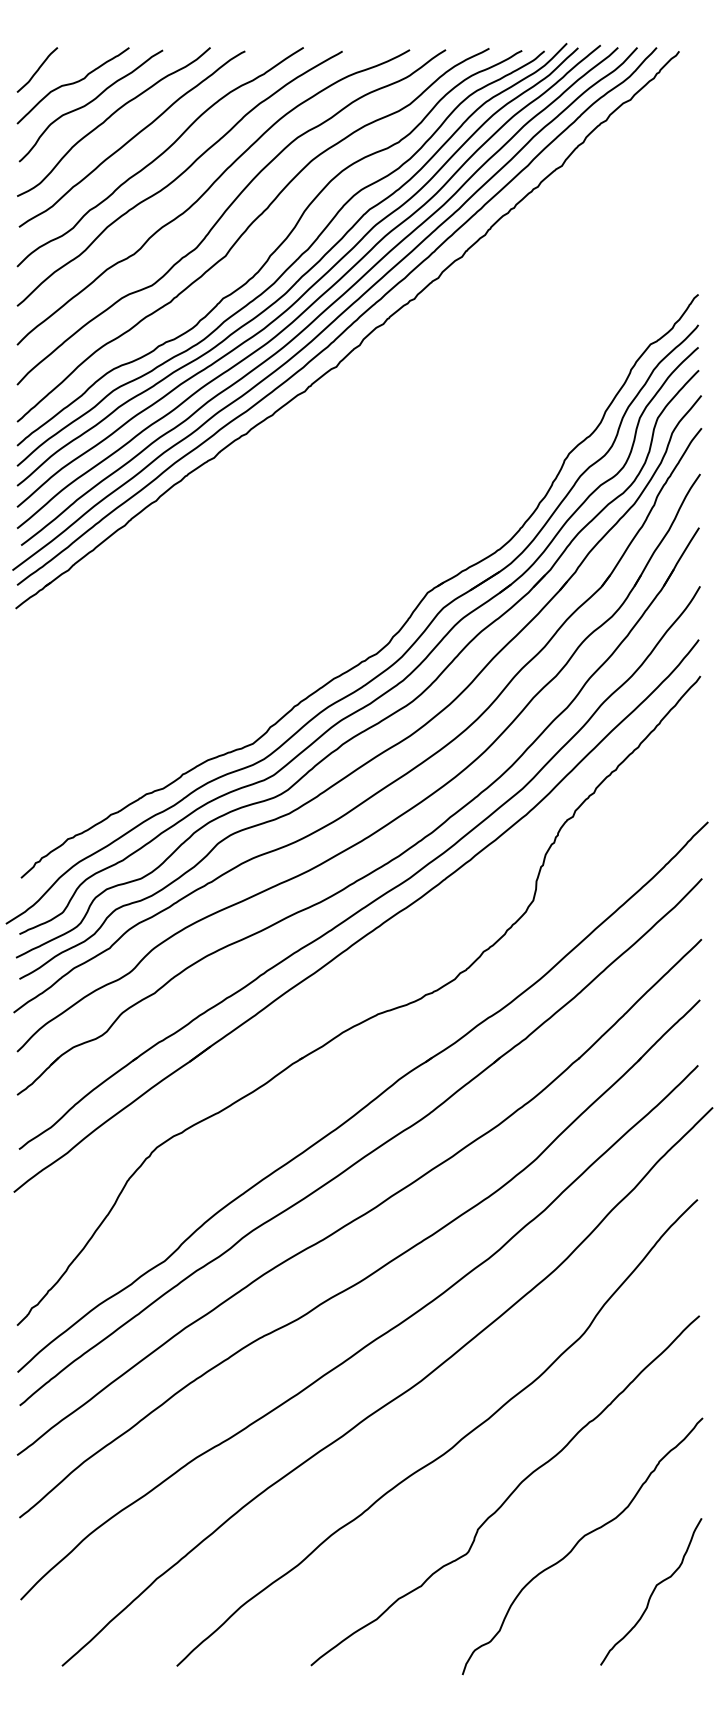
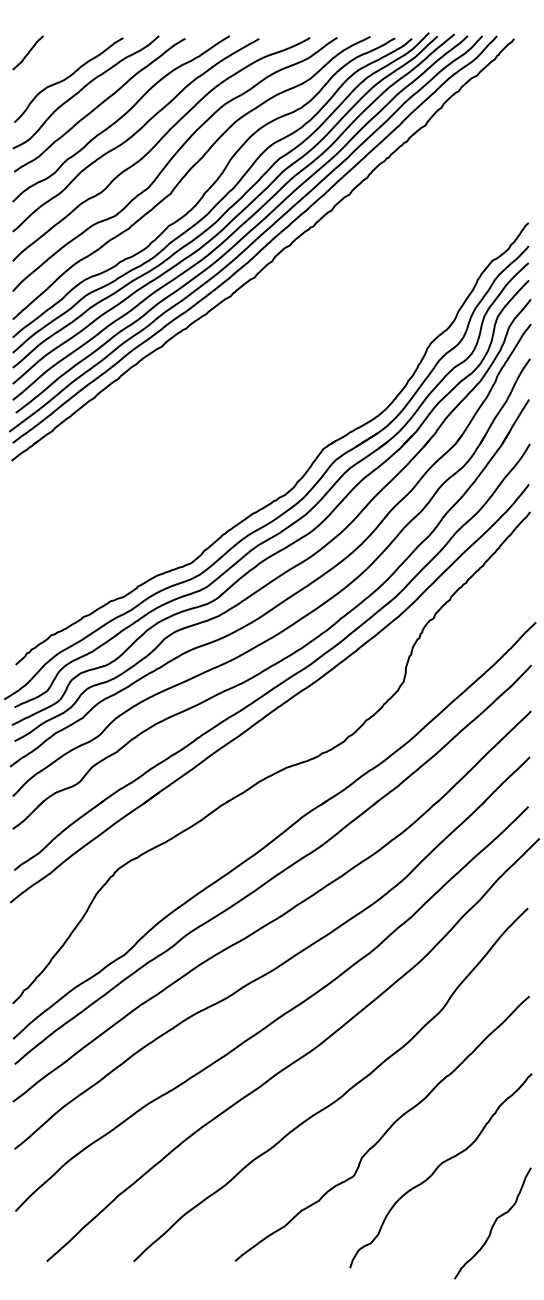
curve: (72, 84) -> (54, 63), removed
curve: (652, 1591) -> (493, 1223), moved

